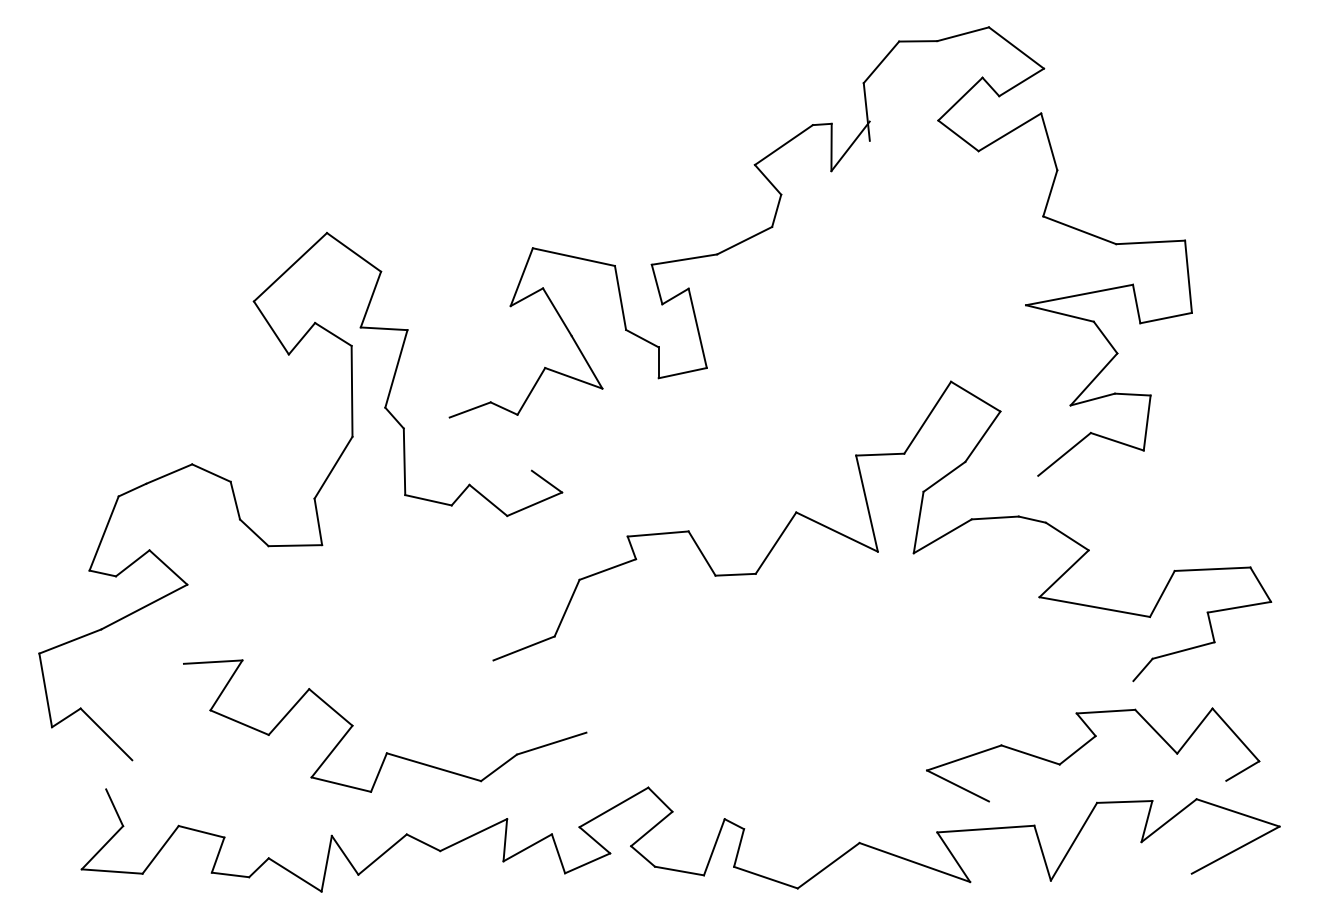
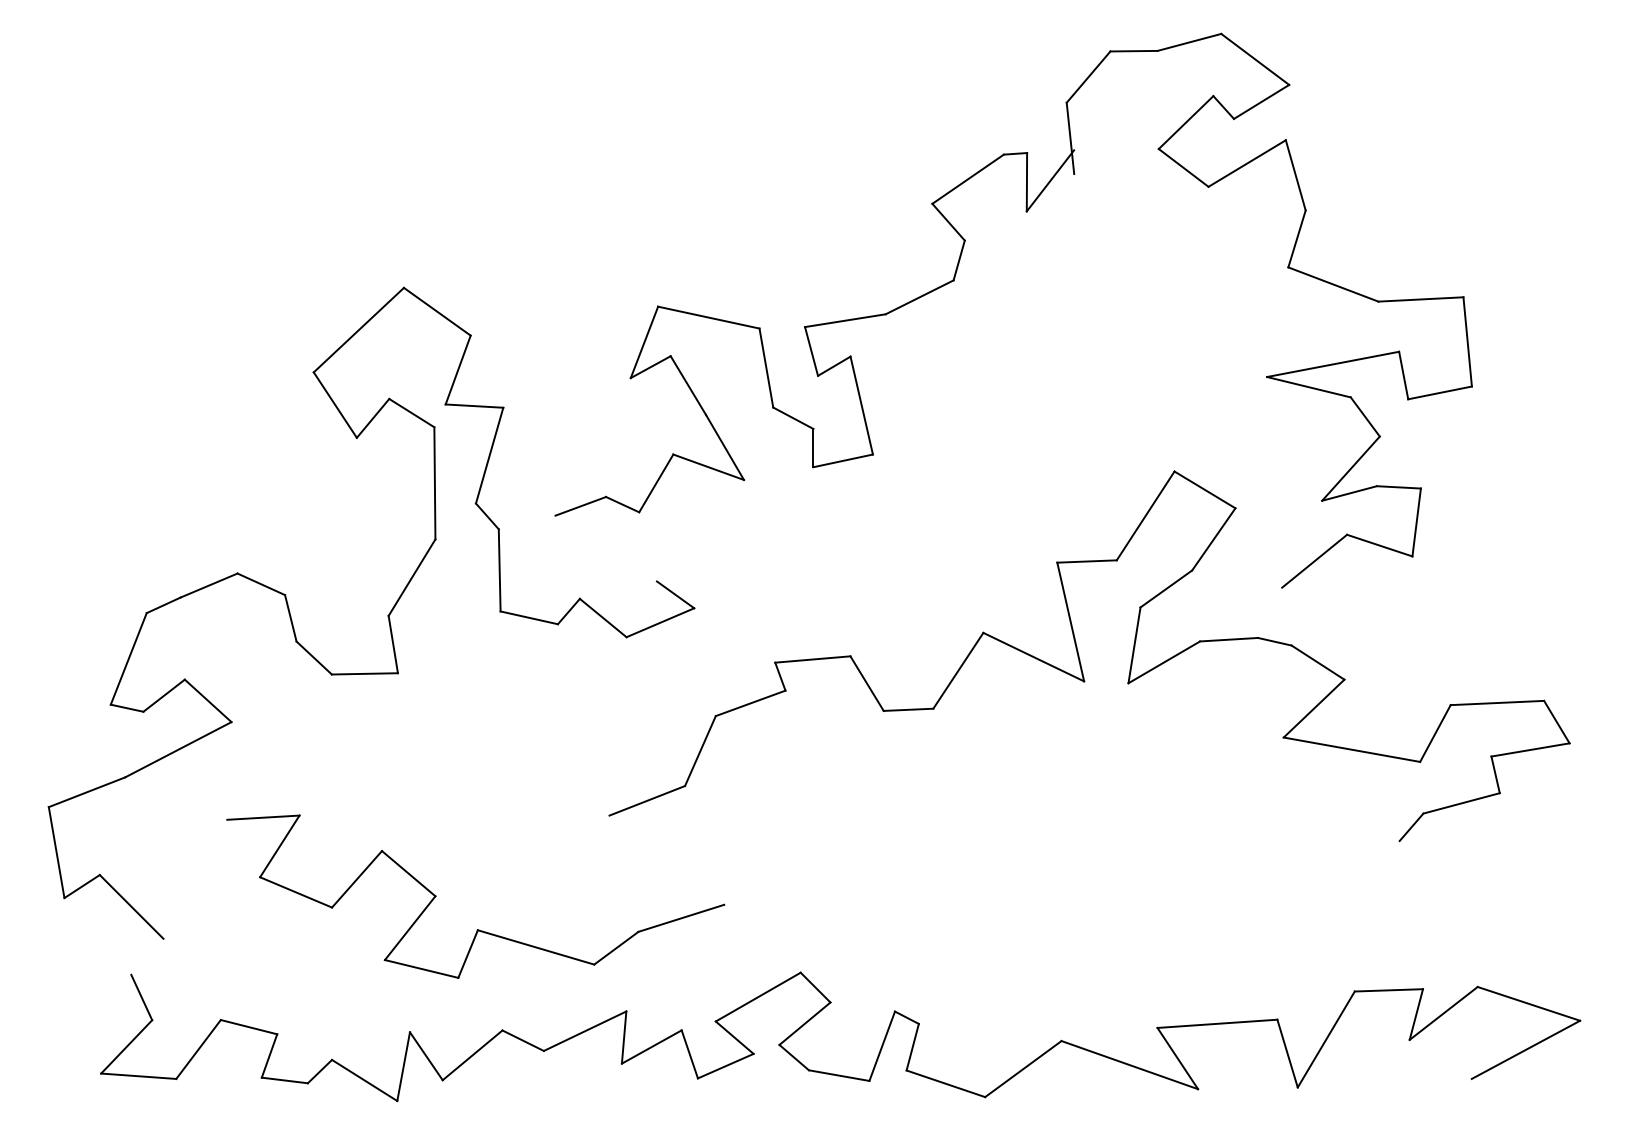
part: (1085, 745) -> (1340, 920), removed

